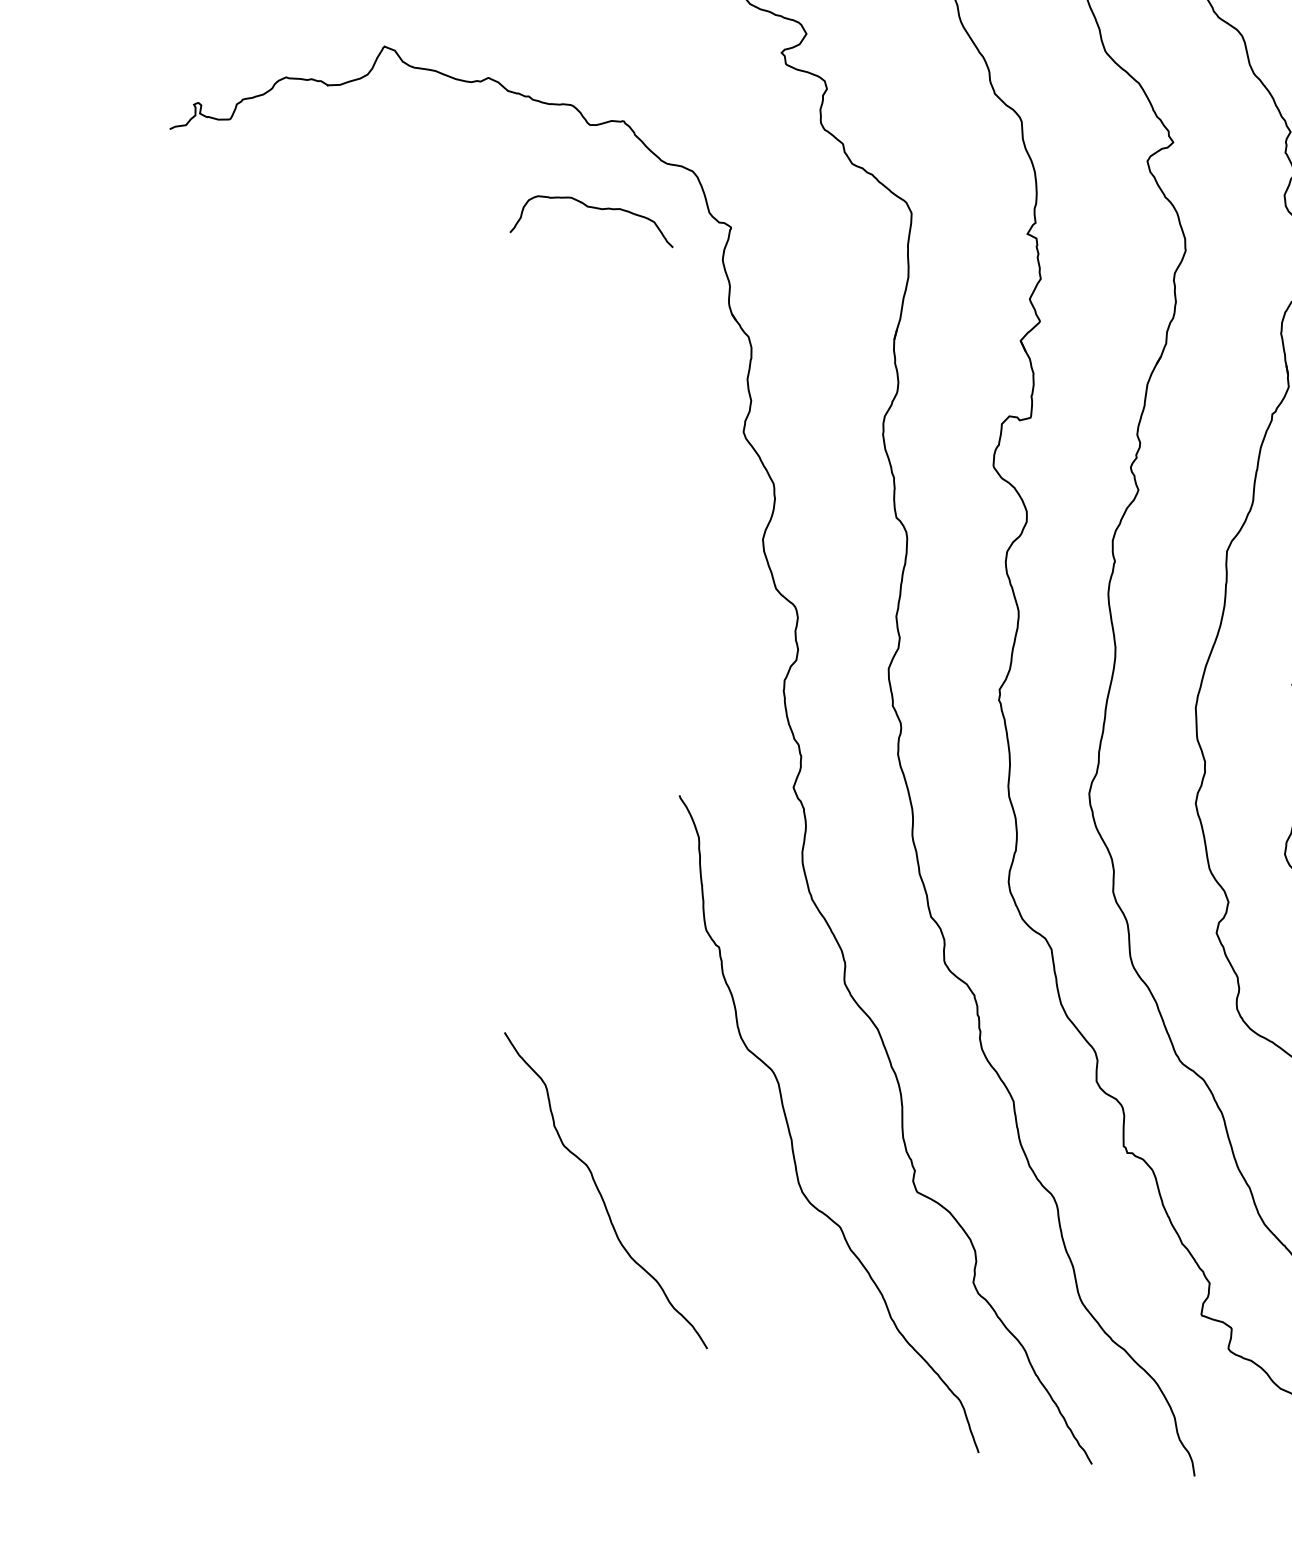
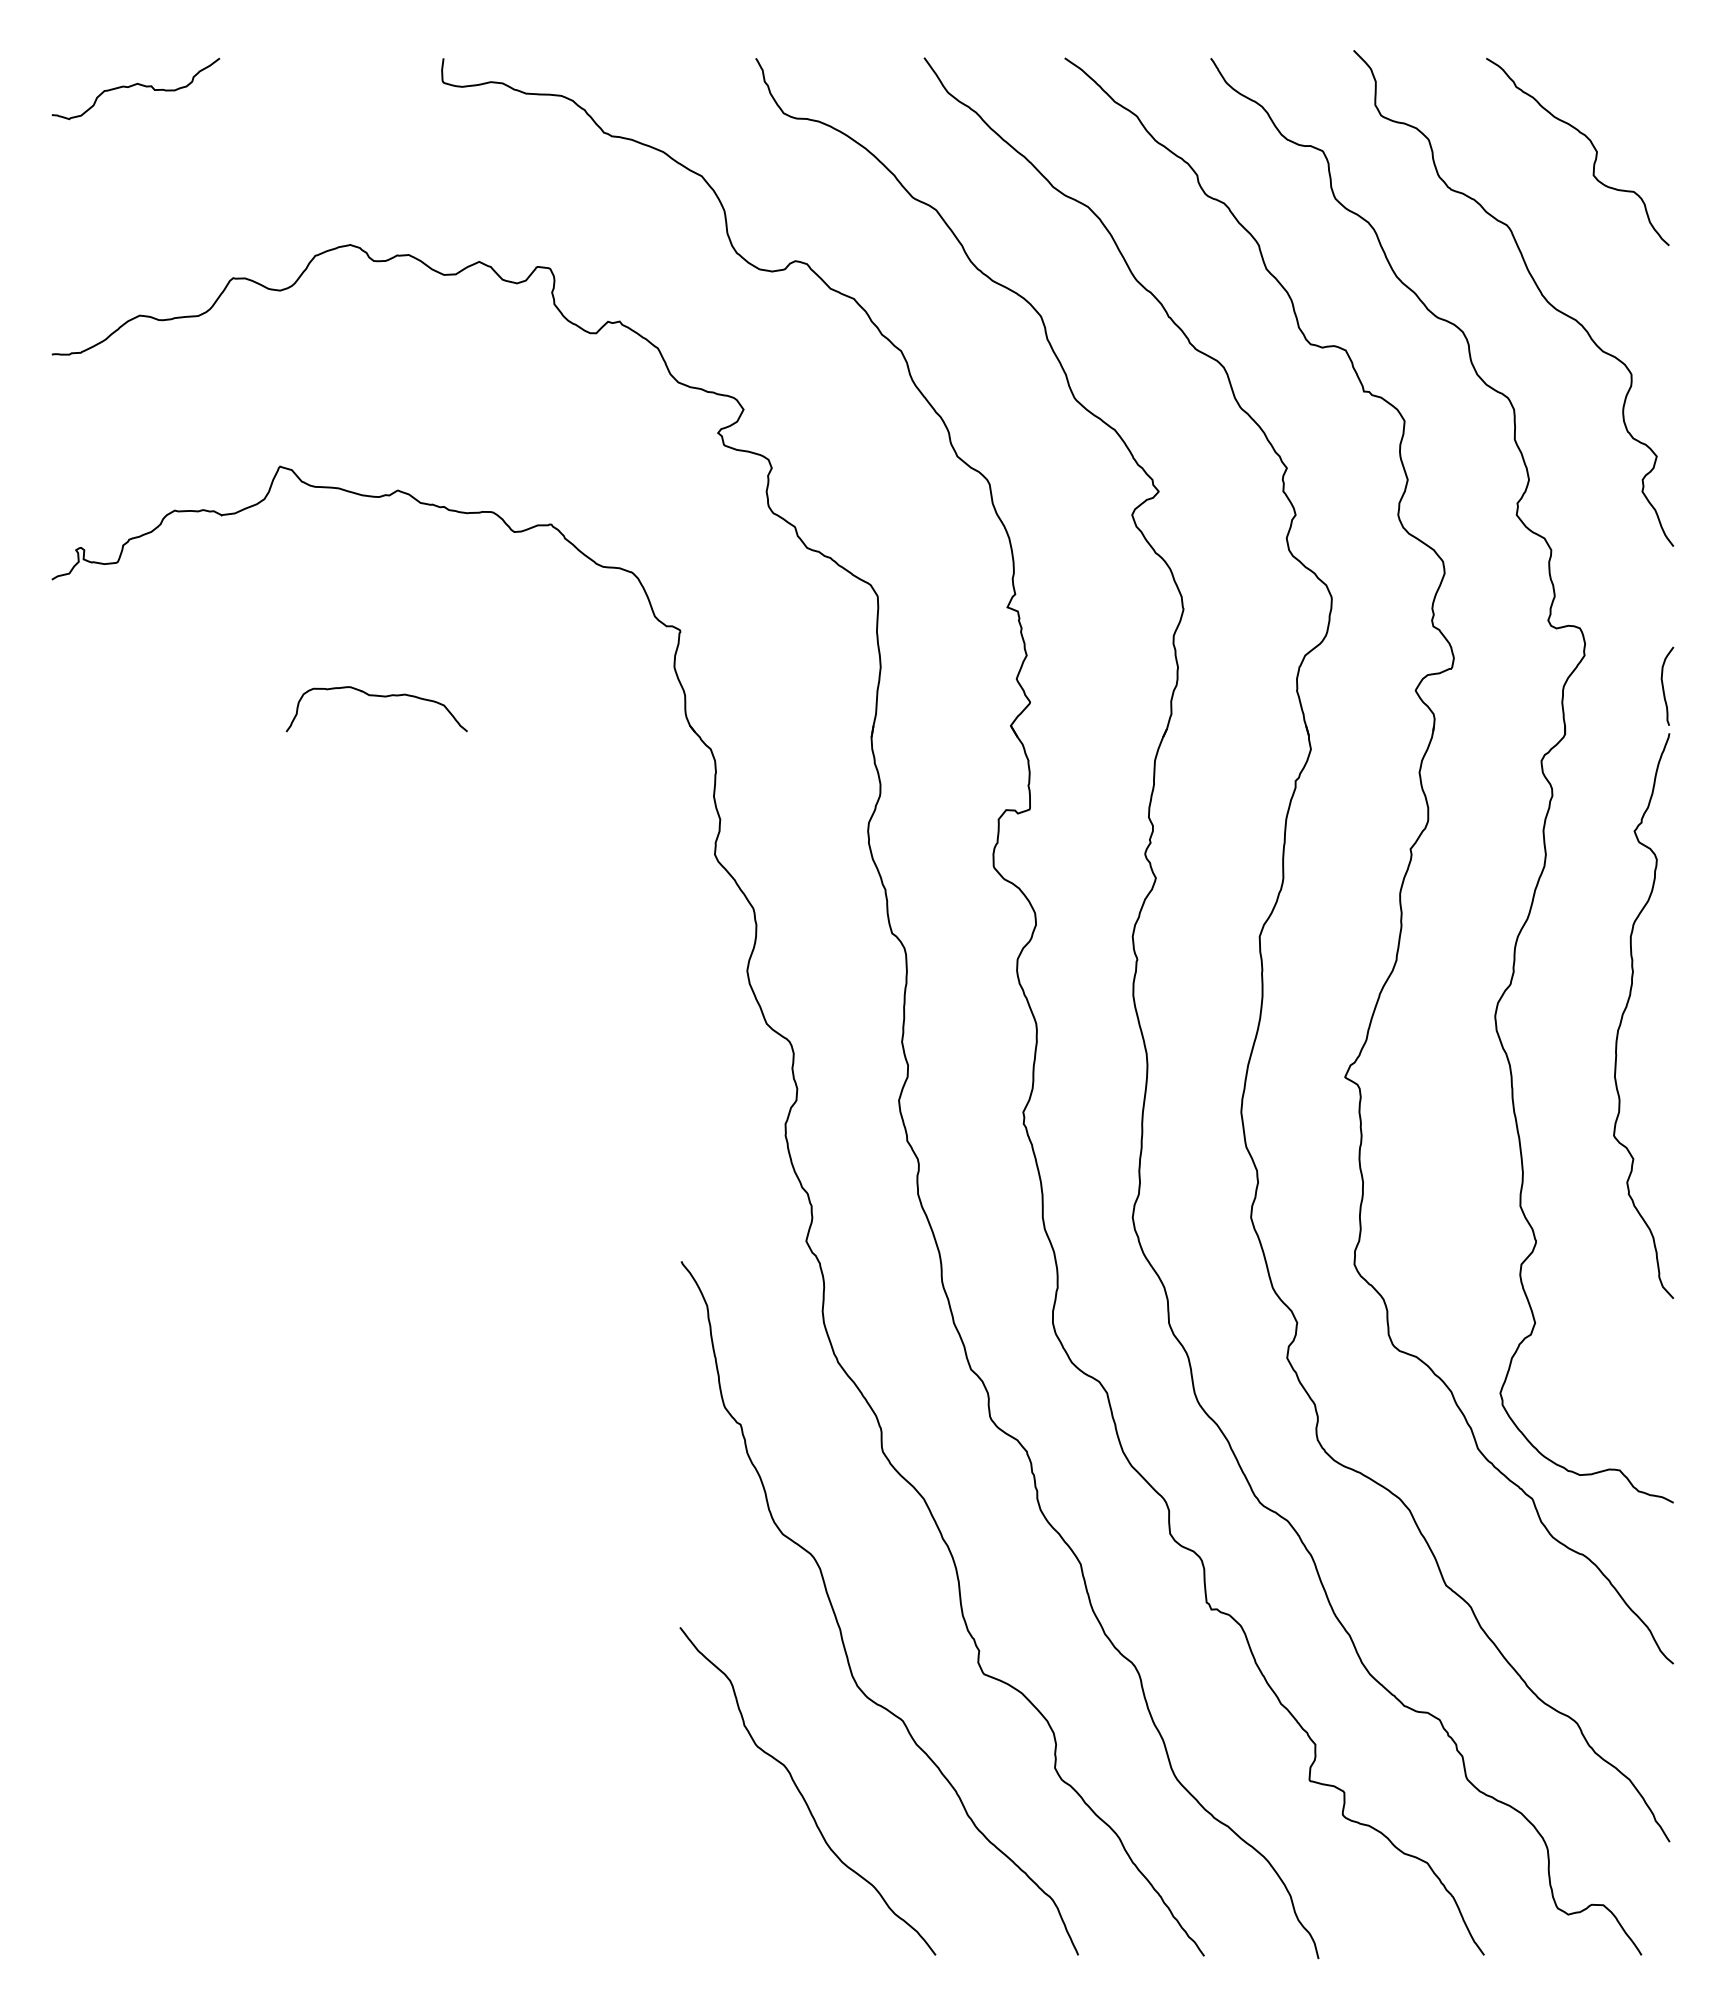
curve: (594, 208) -> (376, 696), moved
curve: (601, 1194) -> (803, 1795), moved

